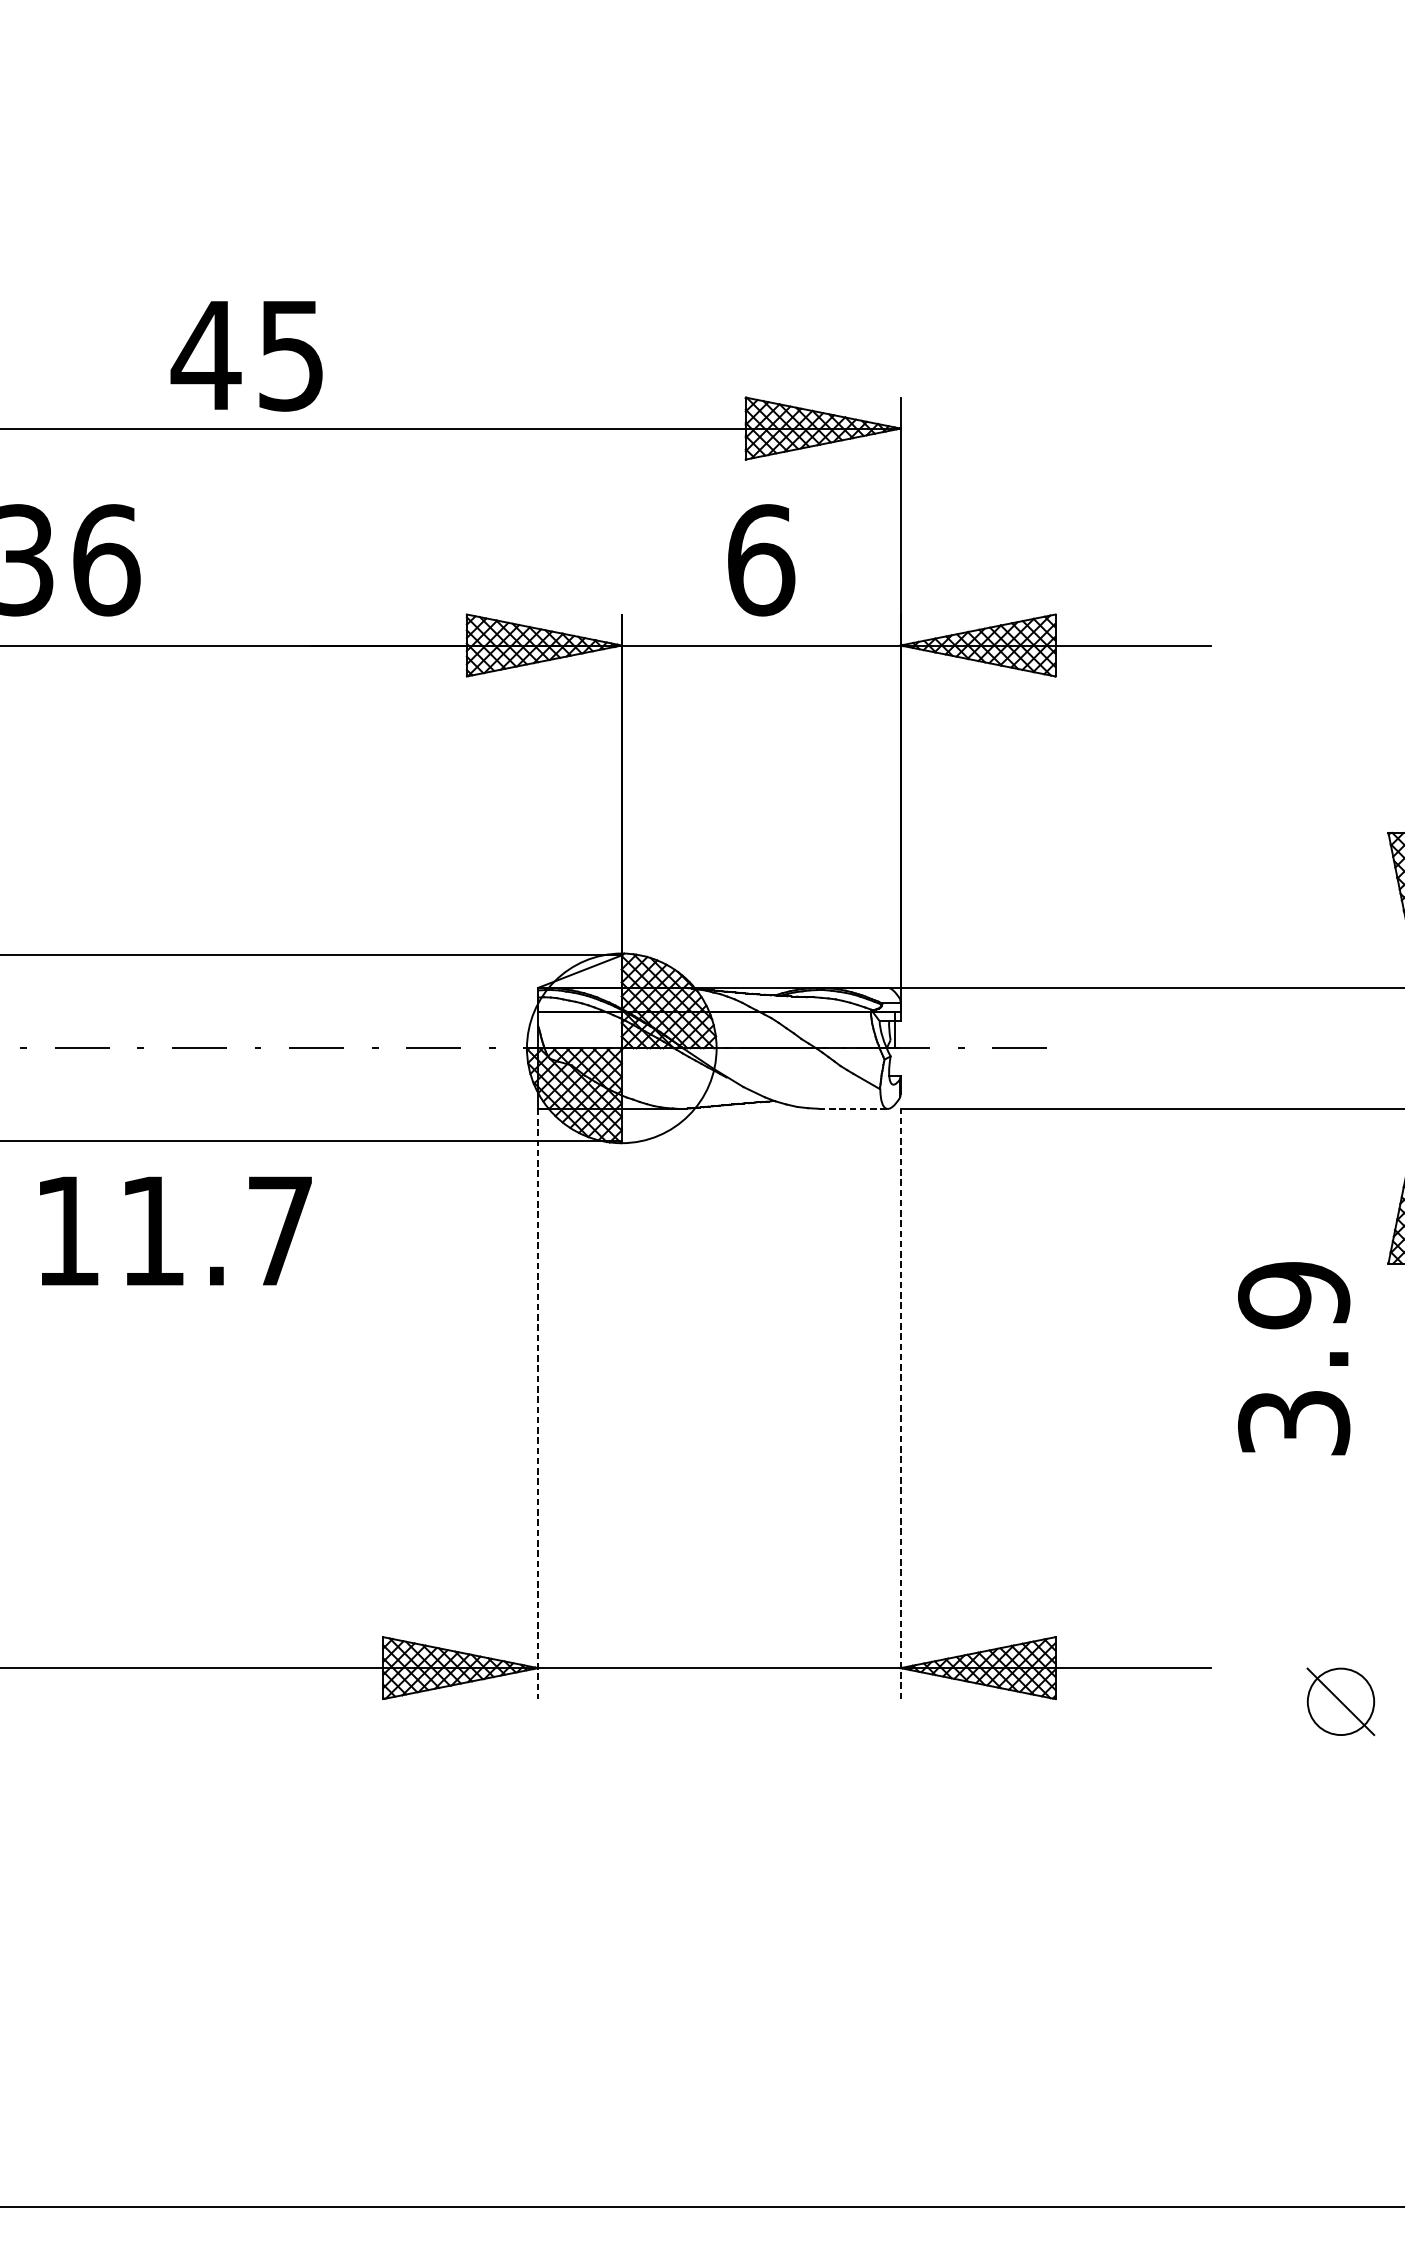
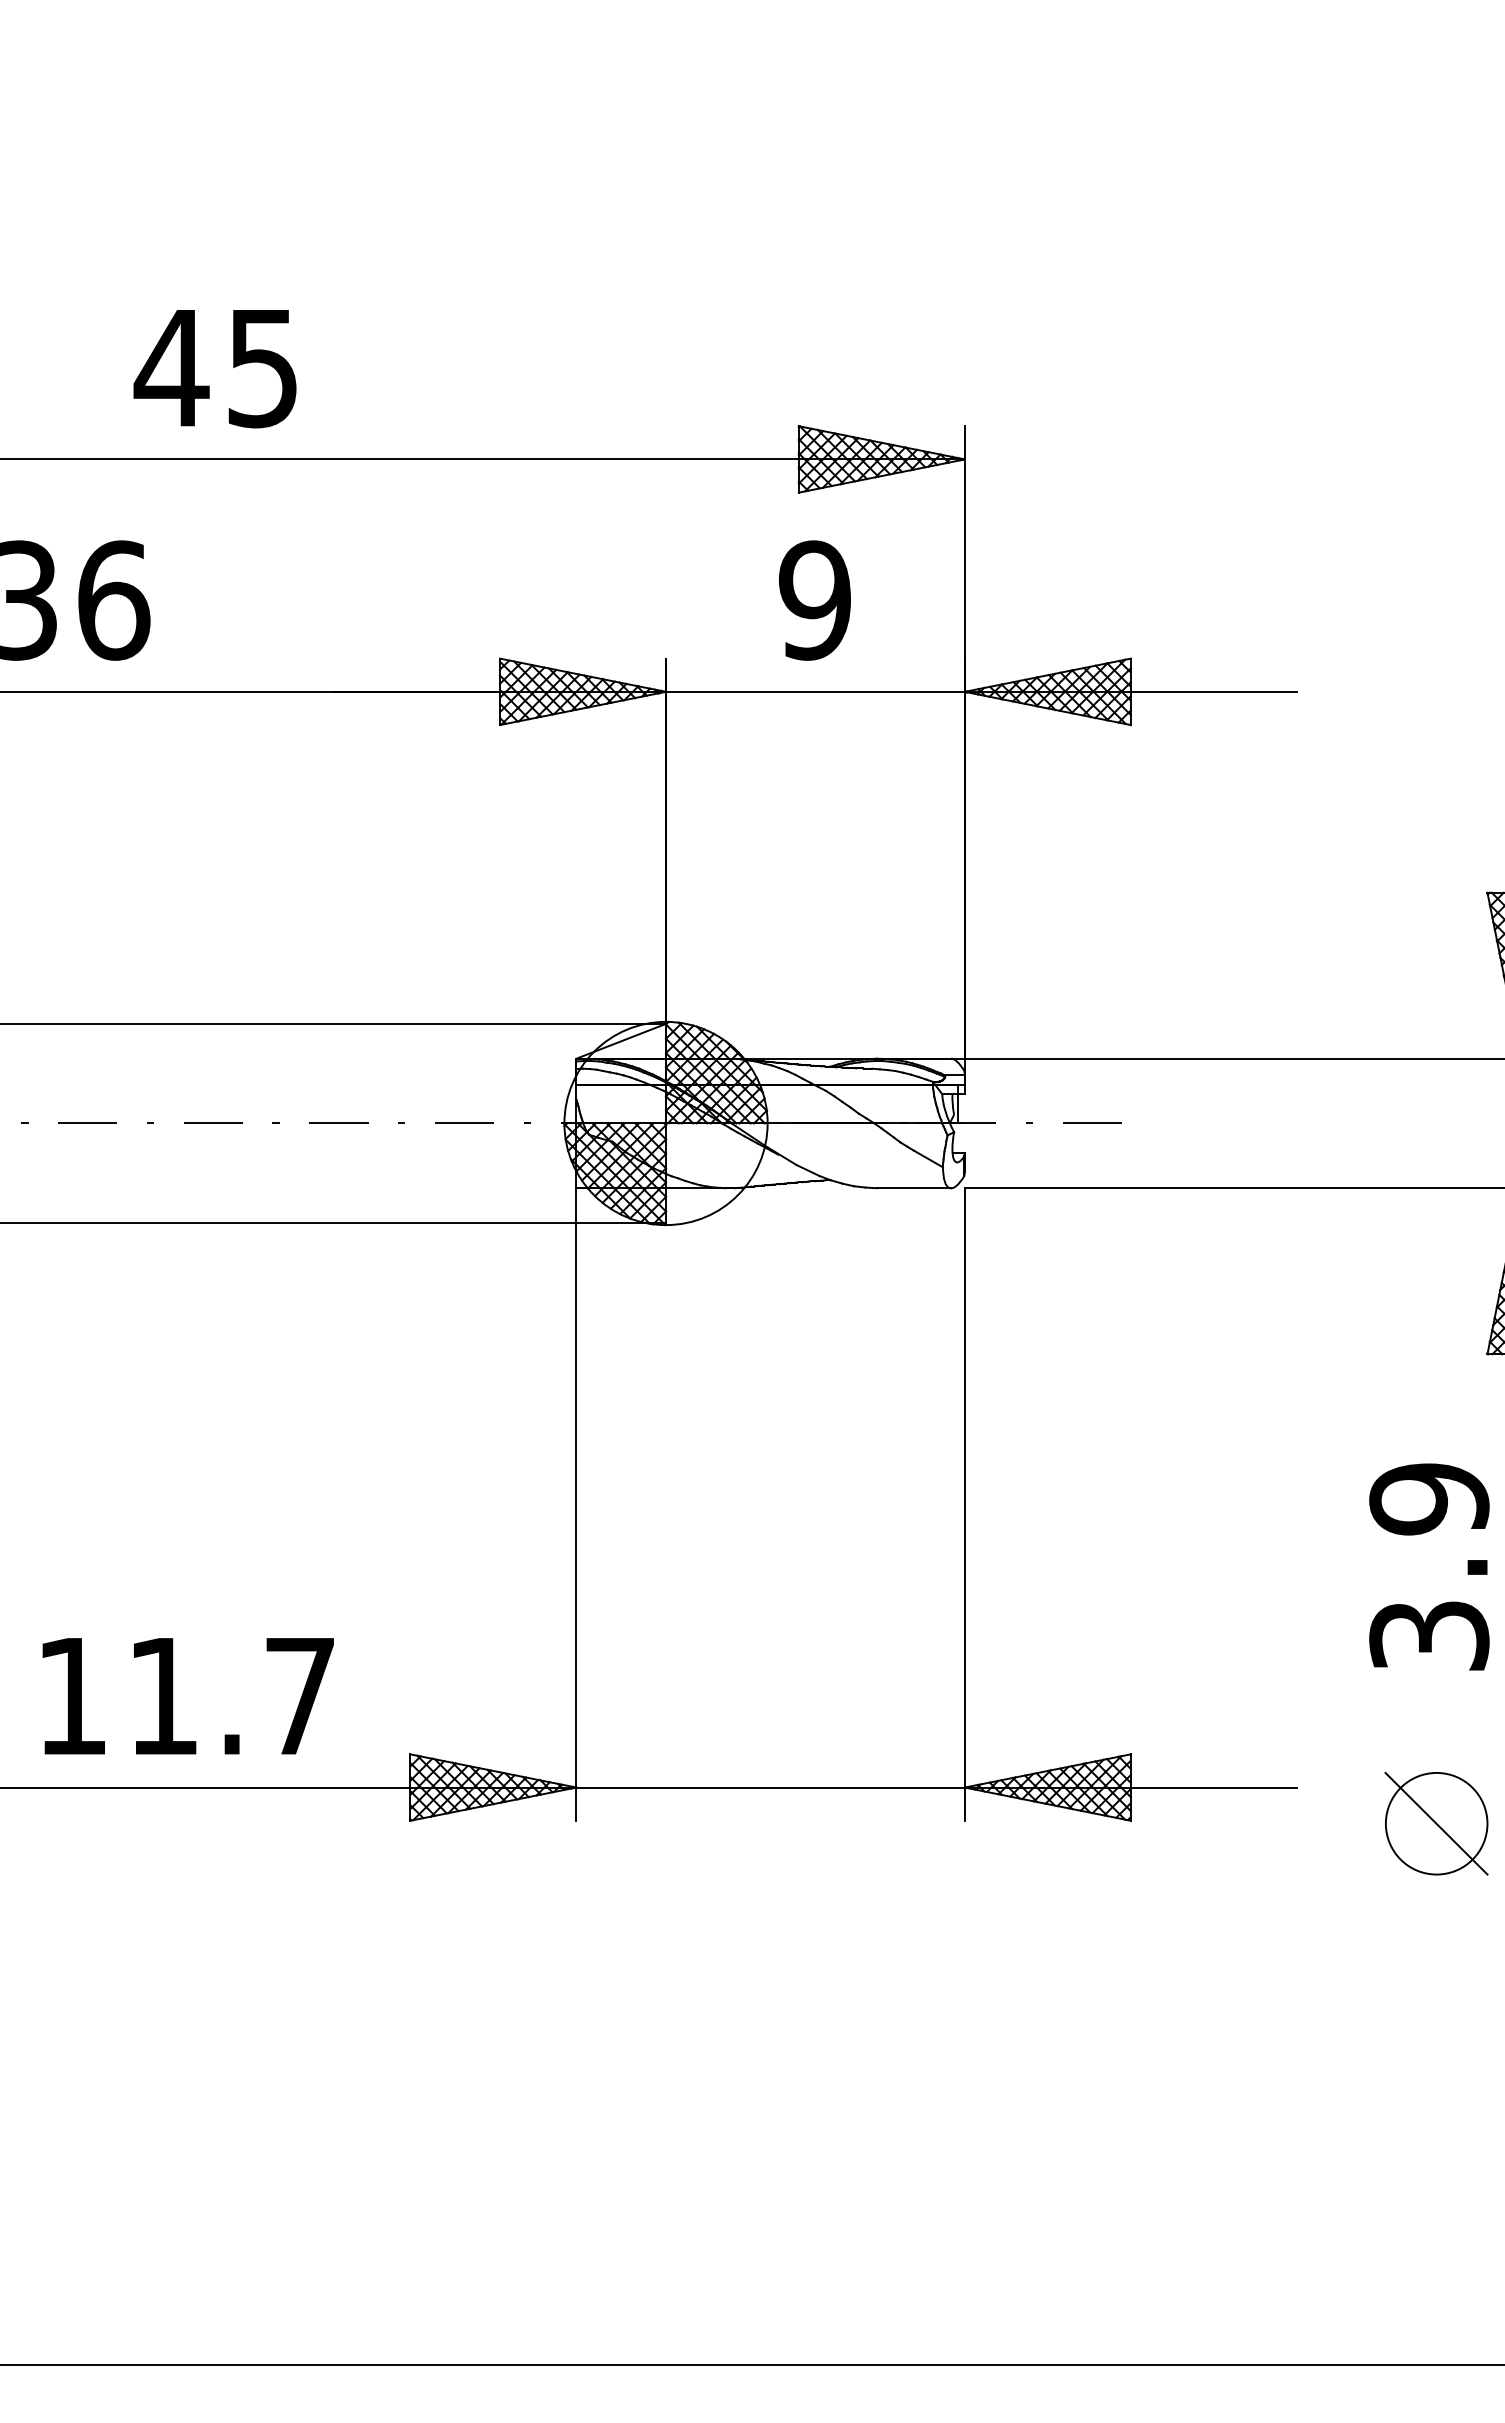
text: (246, 356) -> (214, 369), moved
text: (761, 560) -> (815, 600), 6 -> 9
line: (853, 1109) -> (914, 1188), dashed -> solid
text: (175, 1231) -> (187, 1696), moved
text: (1294, 1358) -> (1429, 1566), moved
line: (900, 1403) -> (964, 1504), dashed -> solid
line: (538, 1404) -> (576, 1505), dashed -> solid
part: (1340, 1701) -> (1436, 1823), size x1.43

